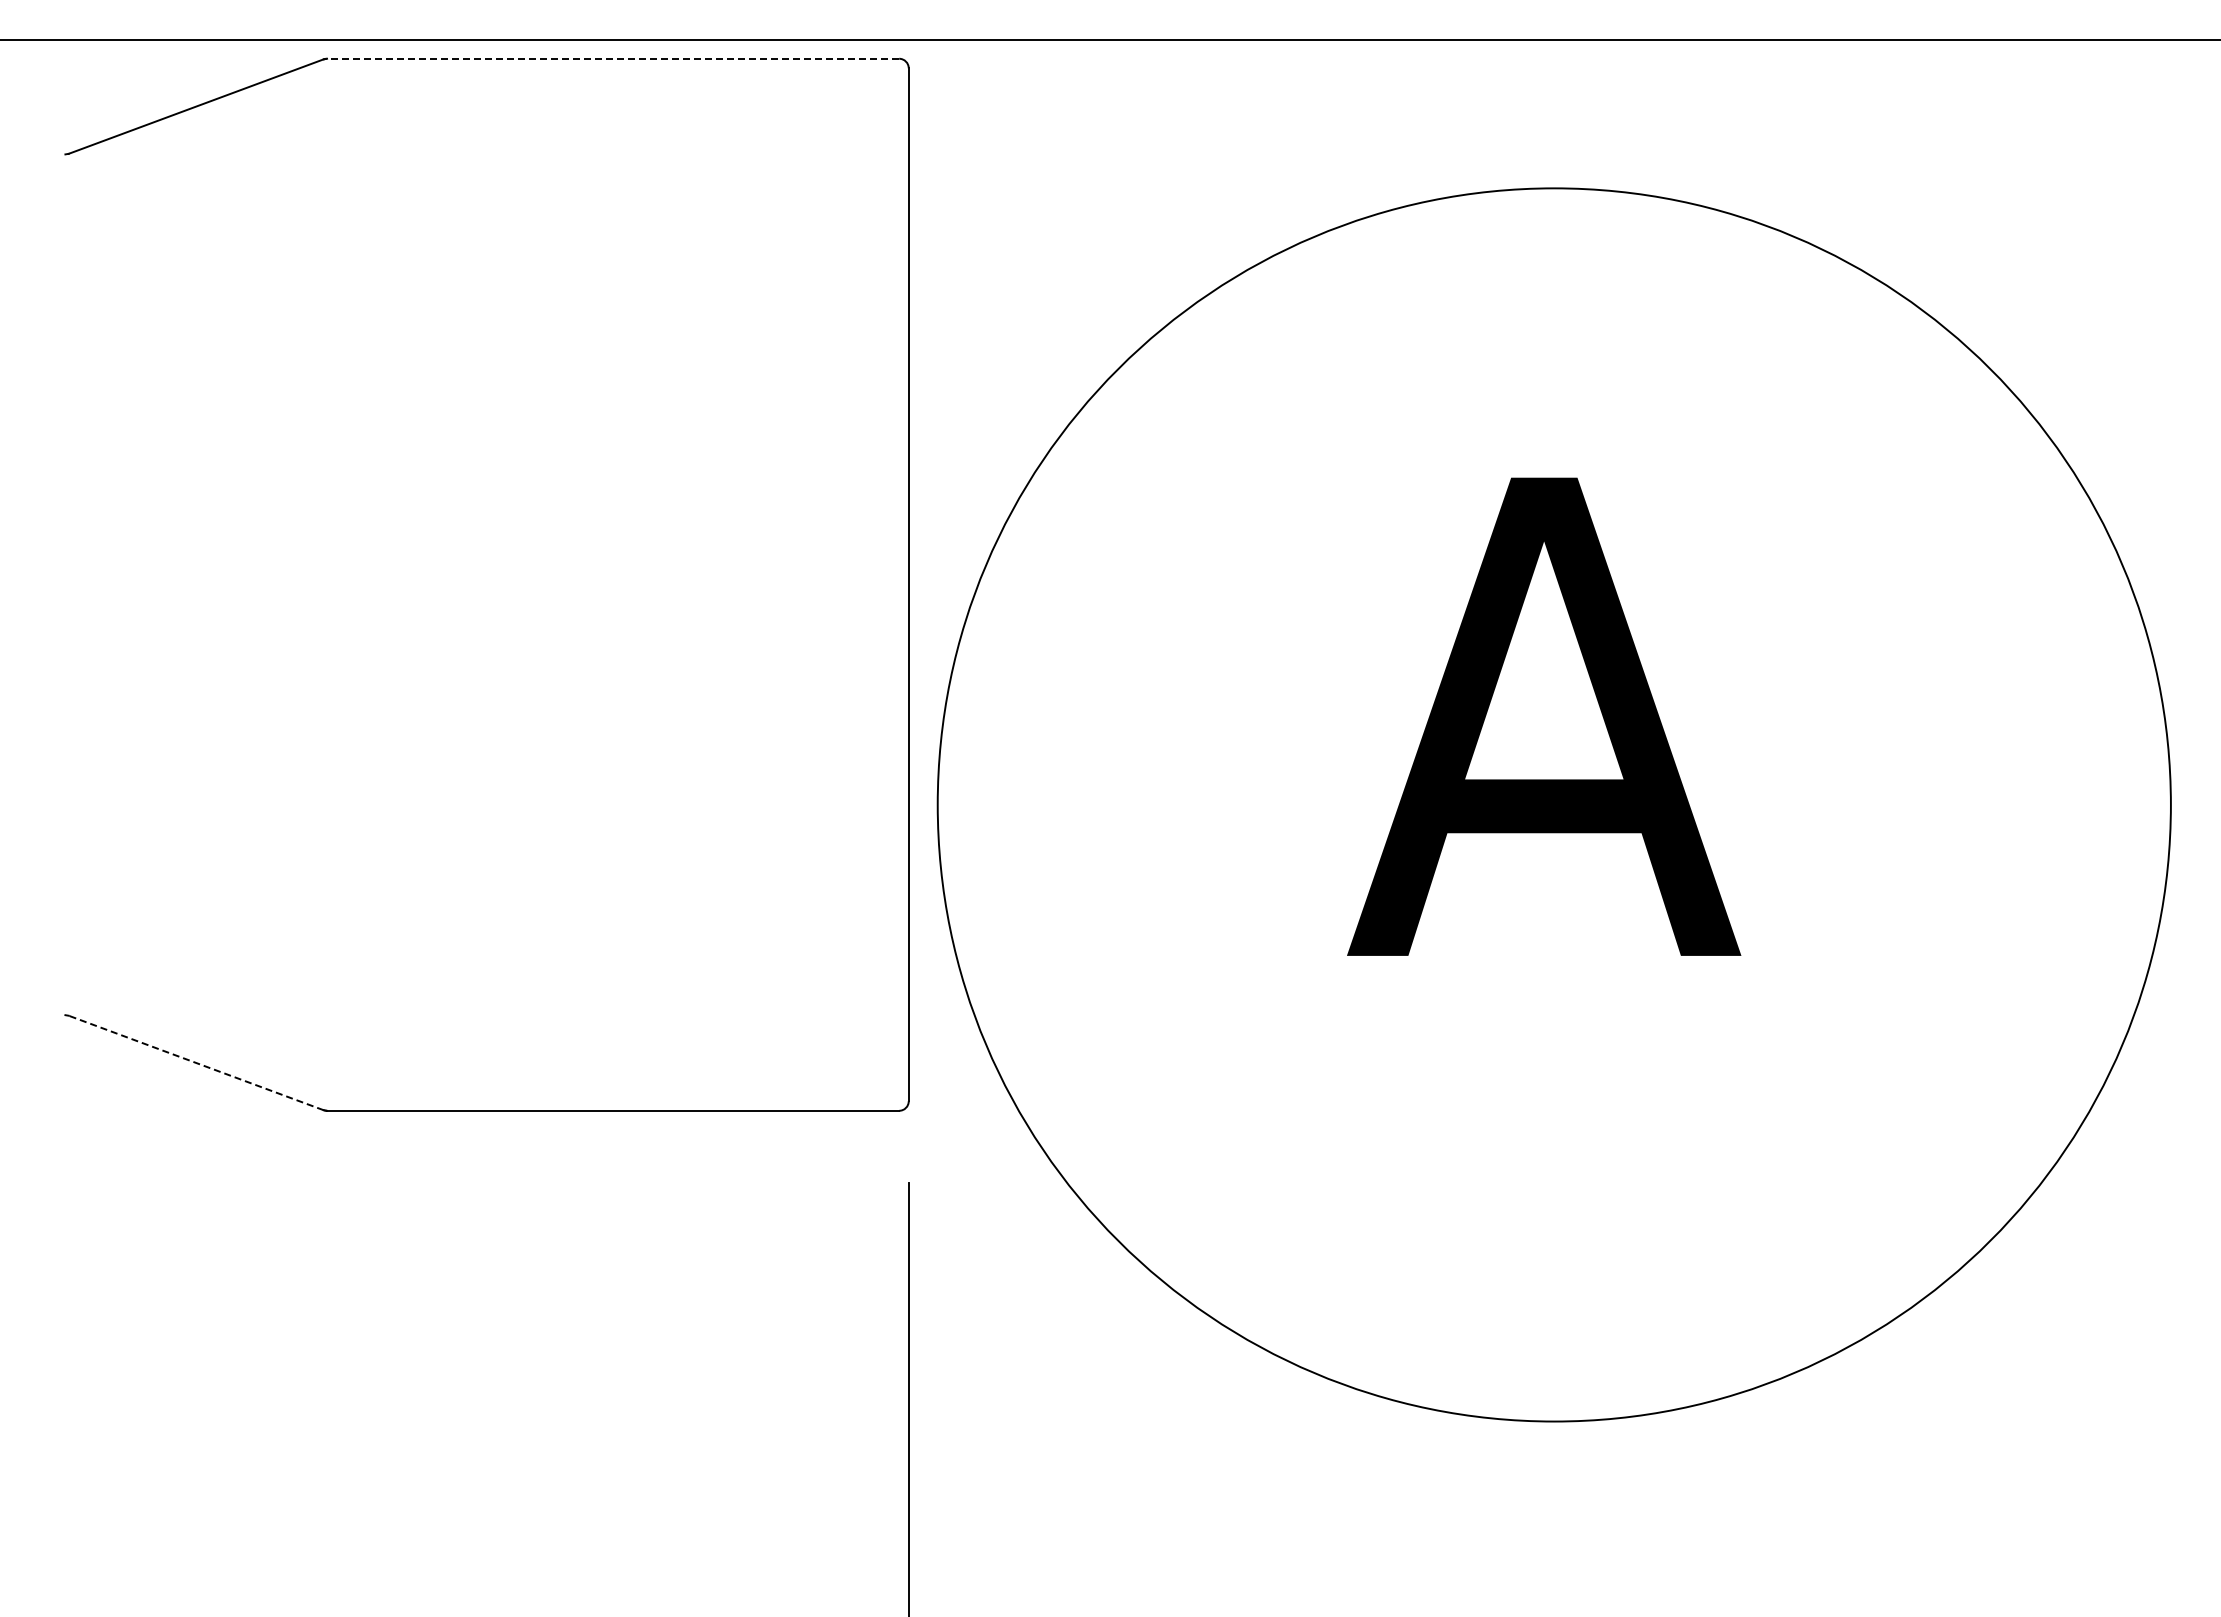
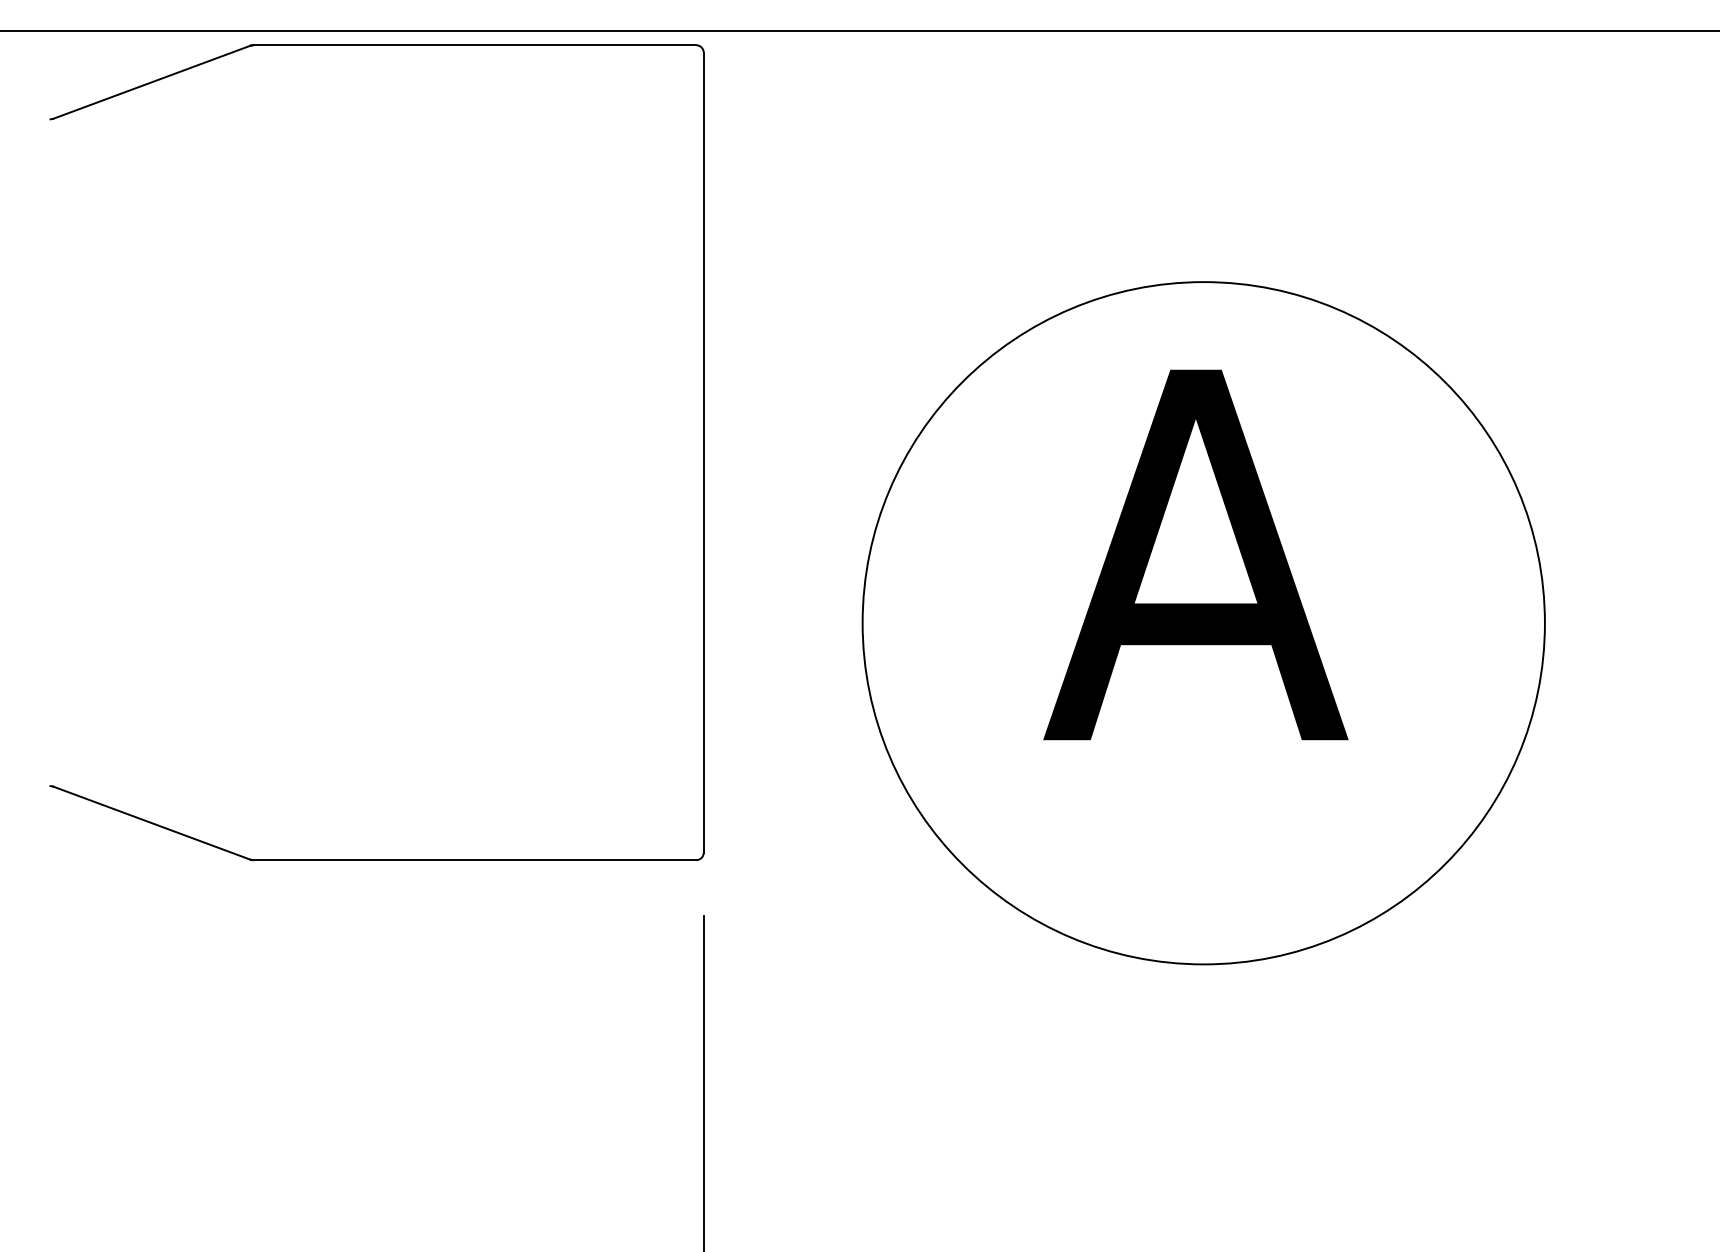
line: (612, 58) -> (474, 45), dashed -> solid
circle: (1553, 804) -> (1203, 622), size x0.71
line: (196, 1062) -> (152, 822), dashed -> solid

